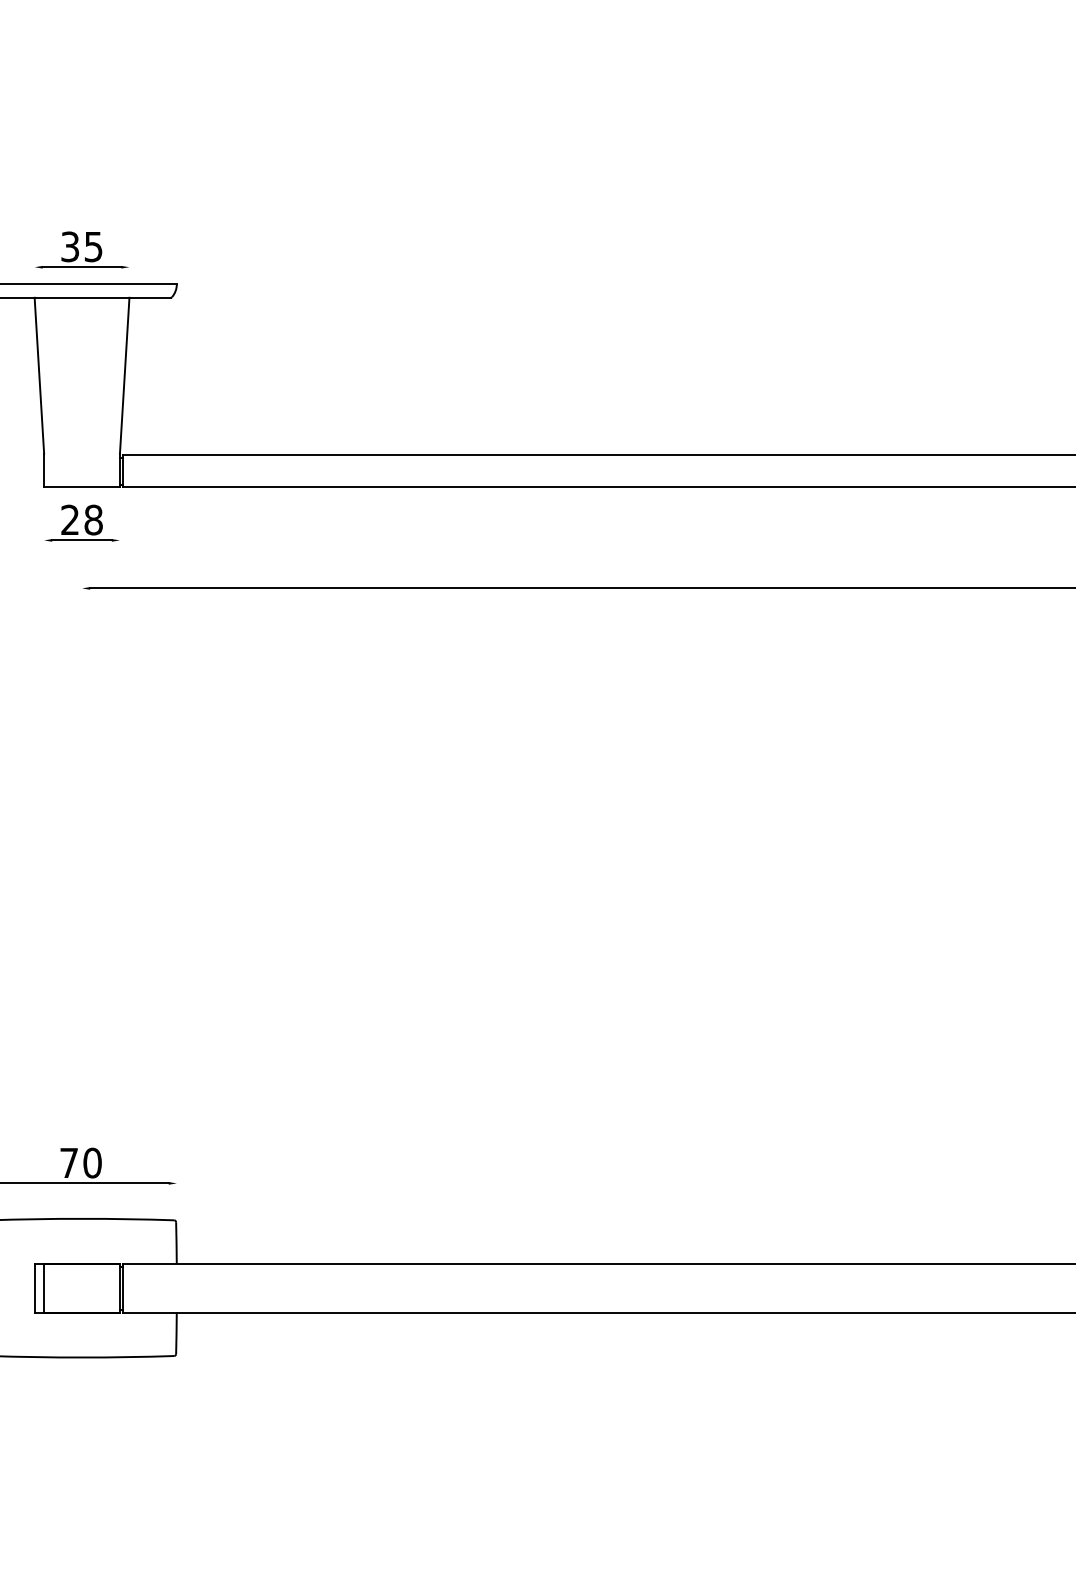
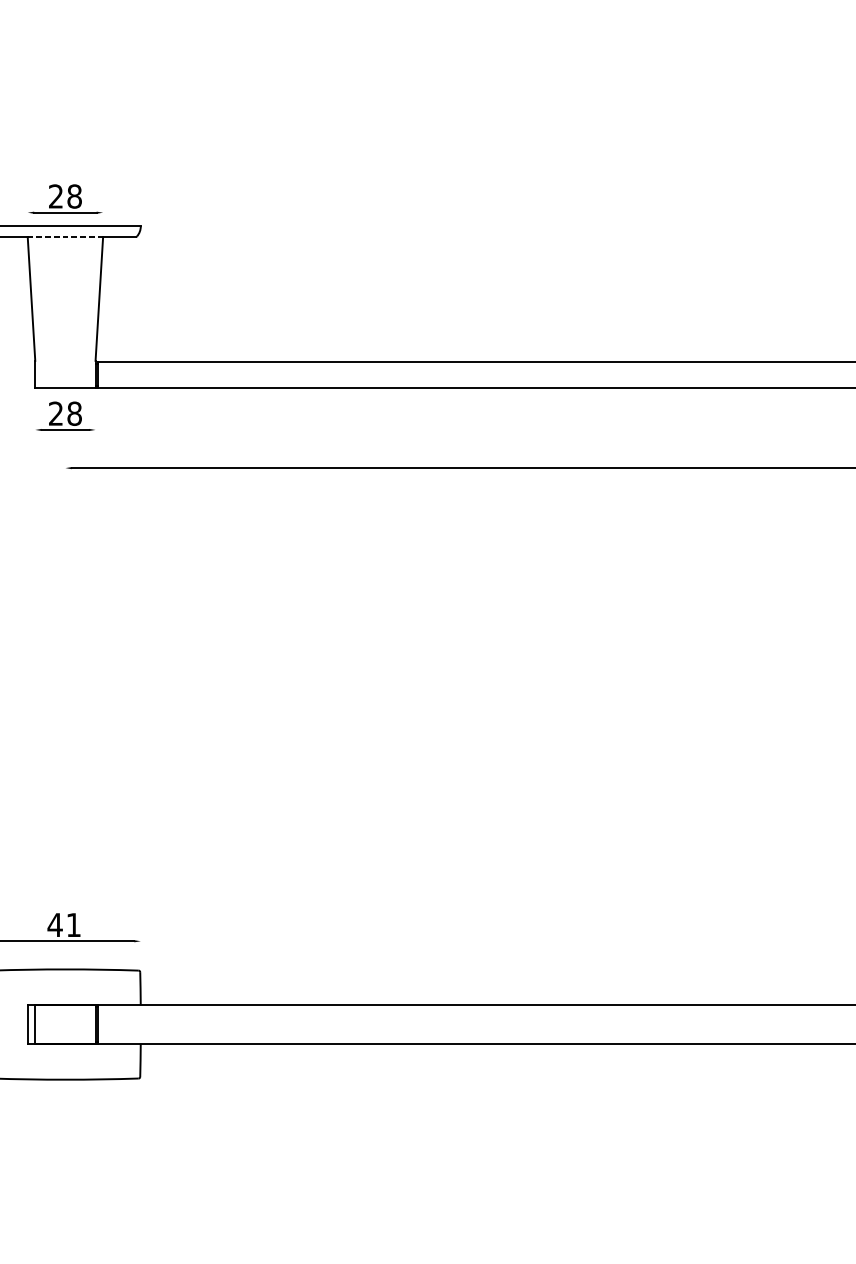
text: (81, 246) -> (64, 196), 35 -> 28
line: (82, 297) -> (65, 236), solid -> dashed
text: (80, 1162) -> (64, 924), 70 -> 41

